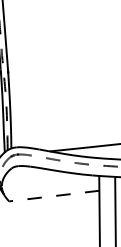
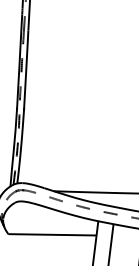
line: (54, 195) -> (52, 234), dashed -> solid

